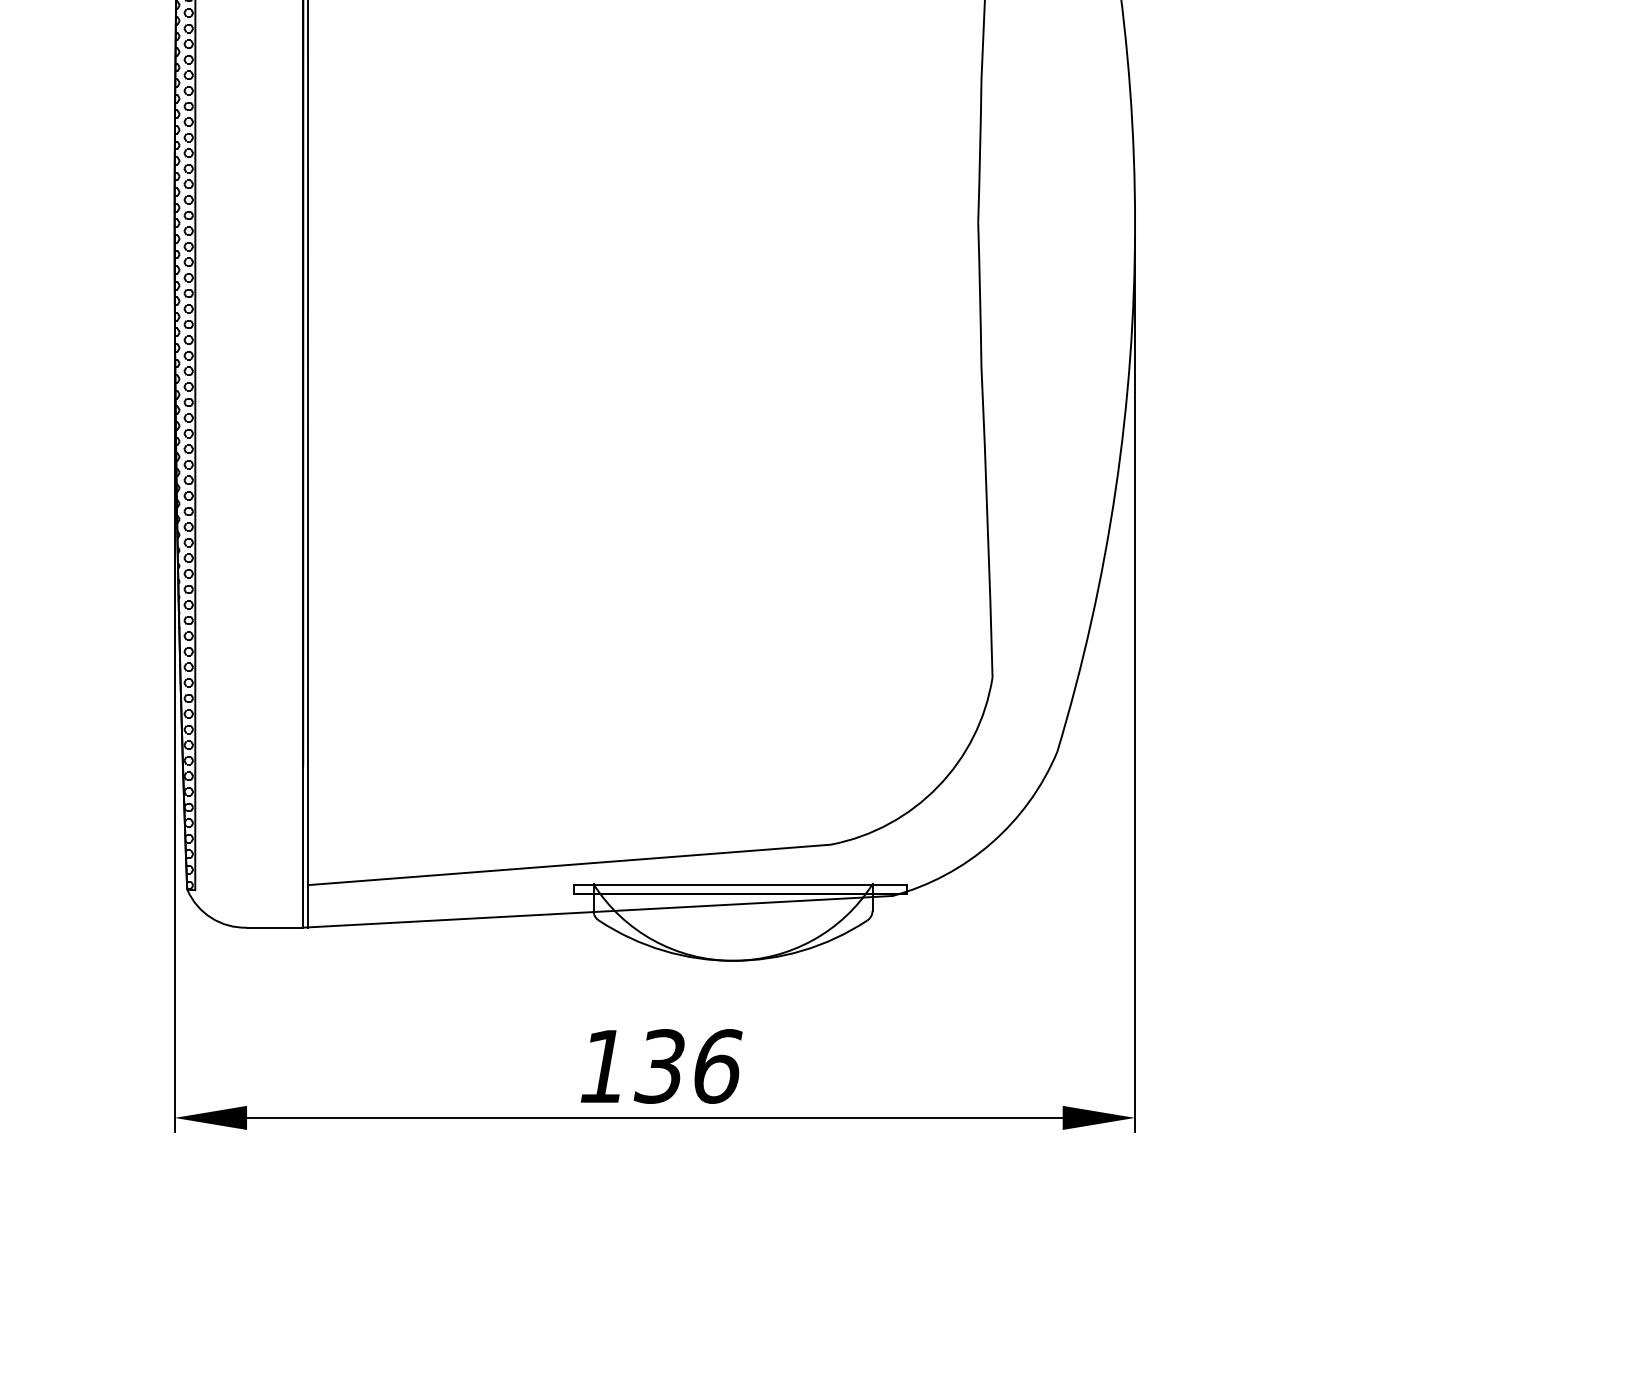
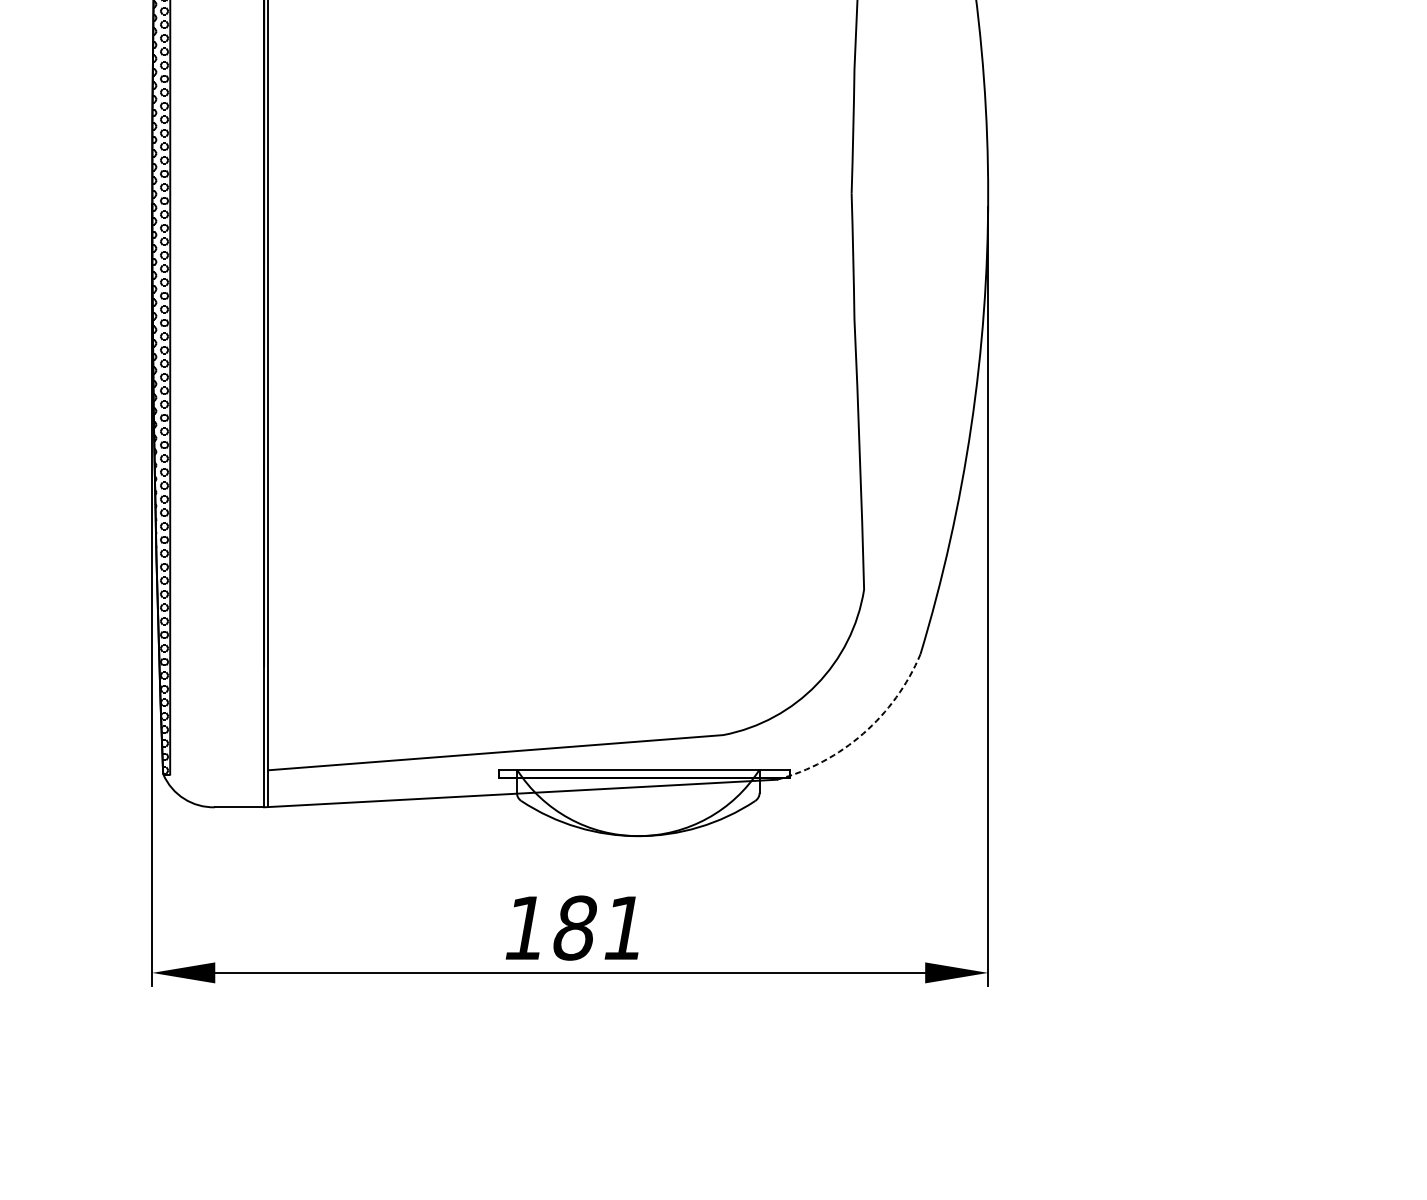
arc: (991, 843) -> (863, 734), solid -> dashed
text: (687, 1066) -> (598, 928), 136 -> 181

